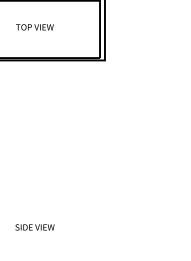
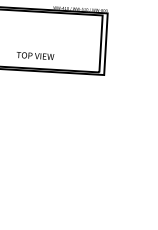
text: (34, 27) -> (34, 56), moved

